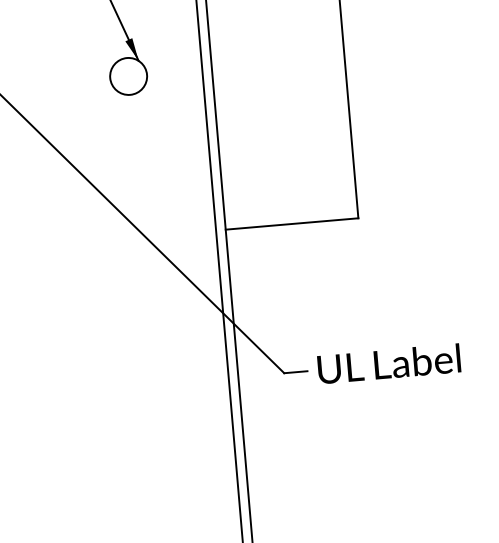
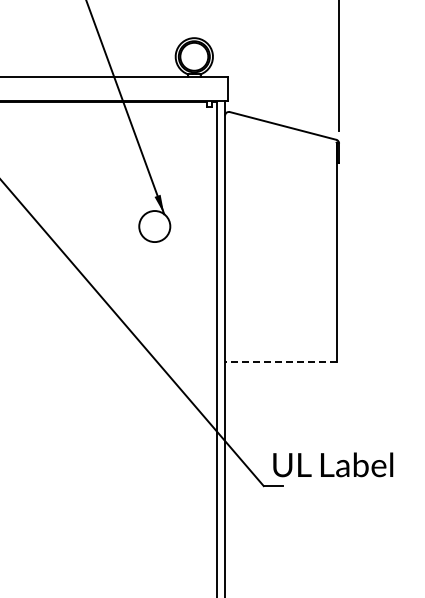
line: (291, 223) -> (280, 361), solid -> dashed
text: (389, 363) -> (333, 464), moved

